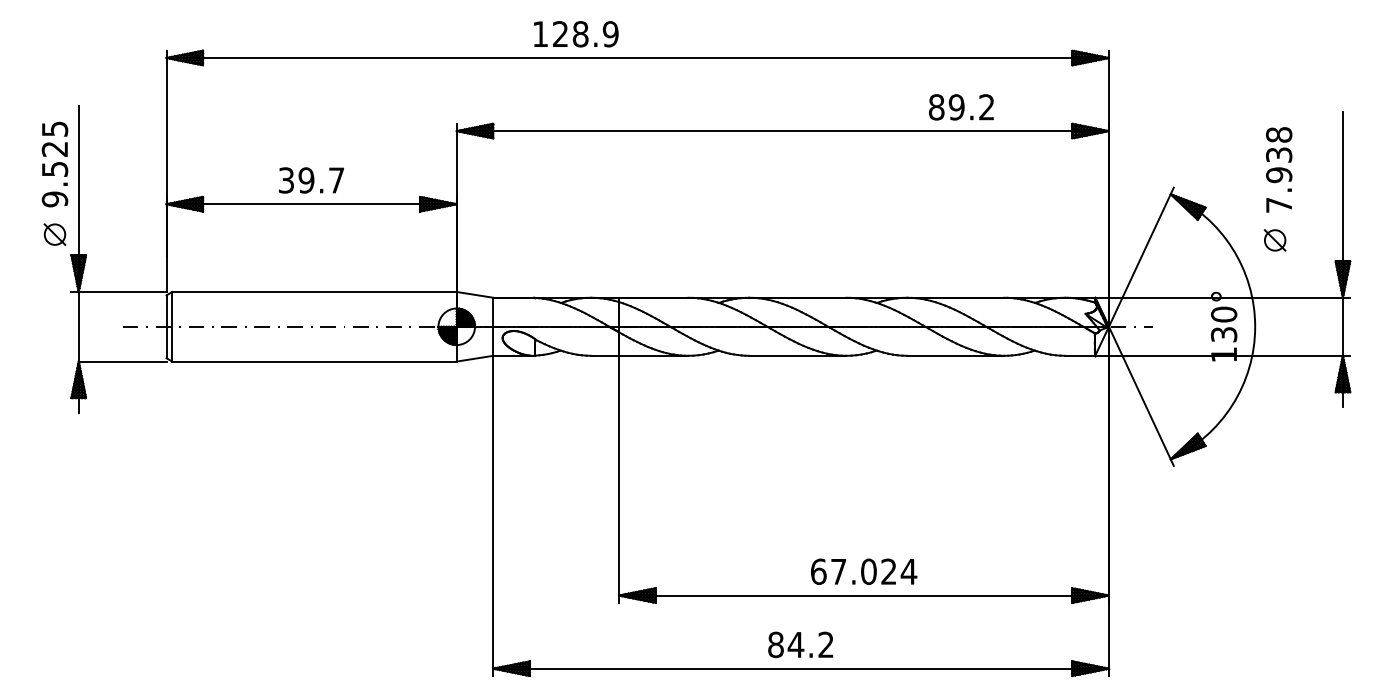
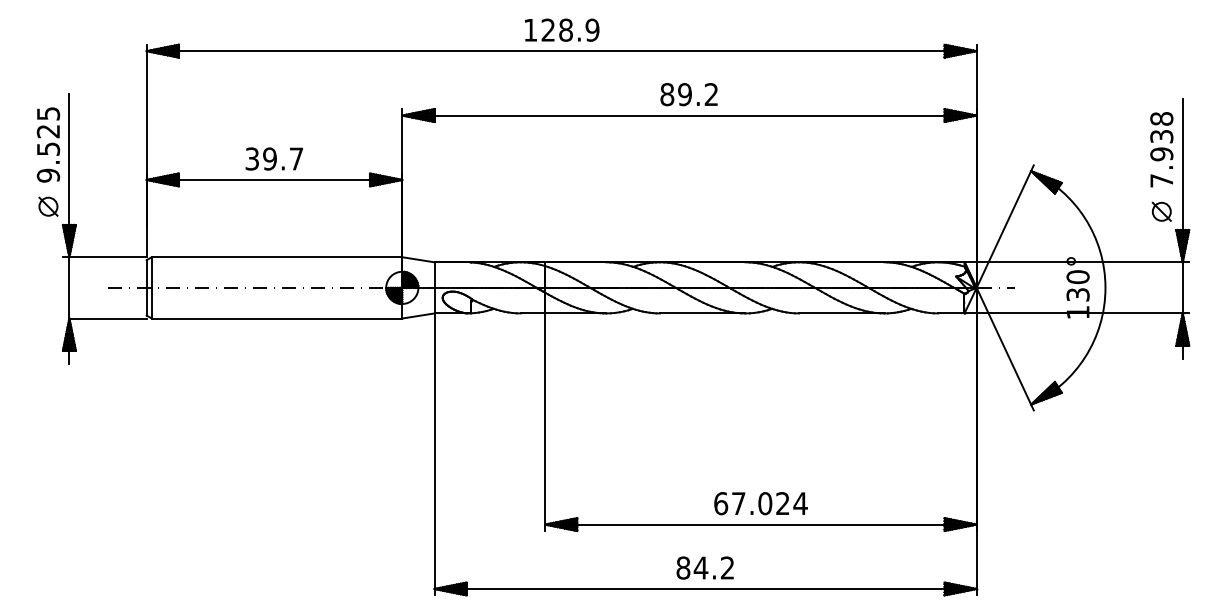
text: (576, 34) -> (562, 30), moved
text: (961, 107) -> (689, 94), moved
text: (1279, 169) -> (1162, 149), moved
part: (1274, 240) -> (1161, 211), moved

